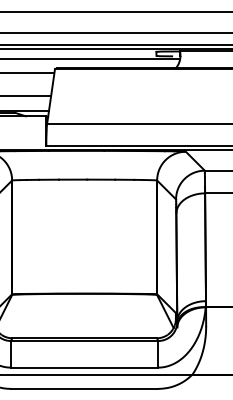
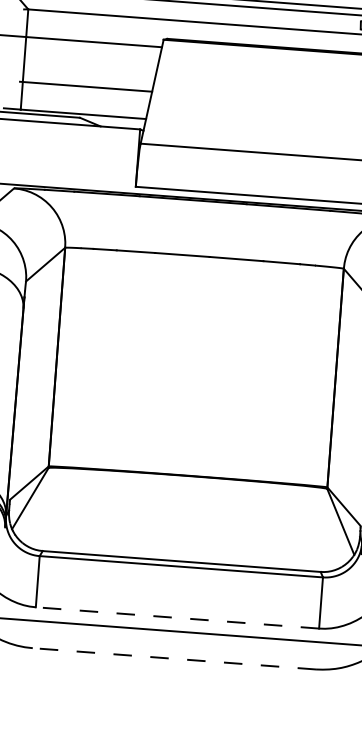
line: (84, 367) -> (177, 617), solid -> dashed
line: (84, 388) -> (174, 658), solid -> dashed

